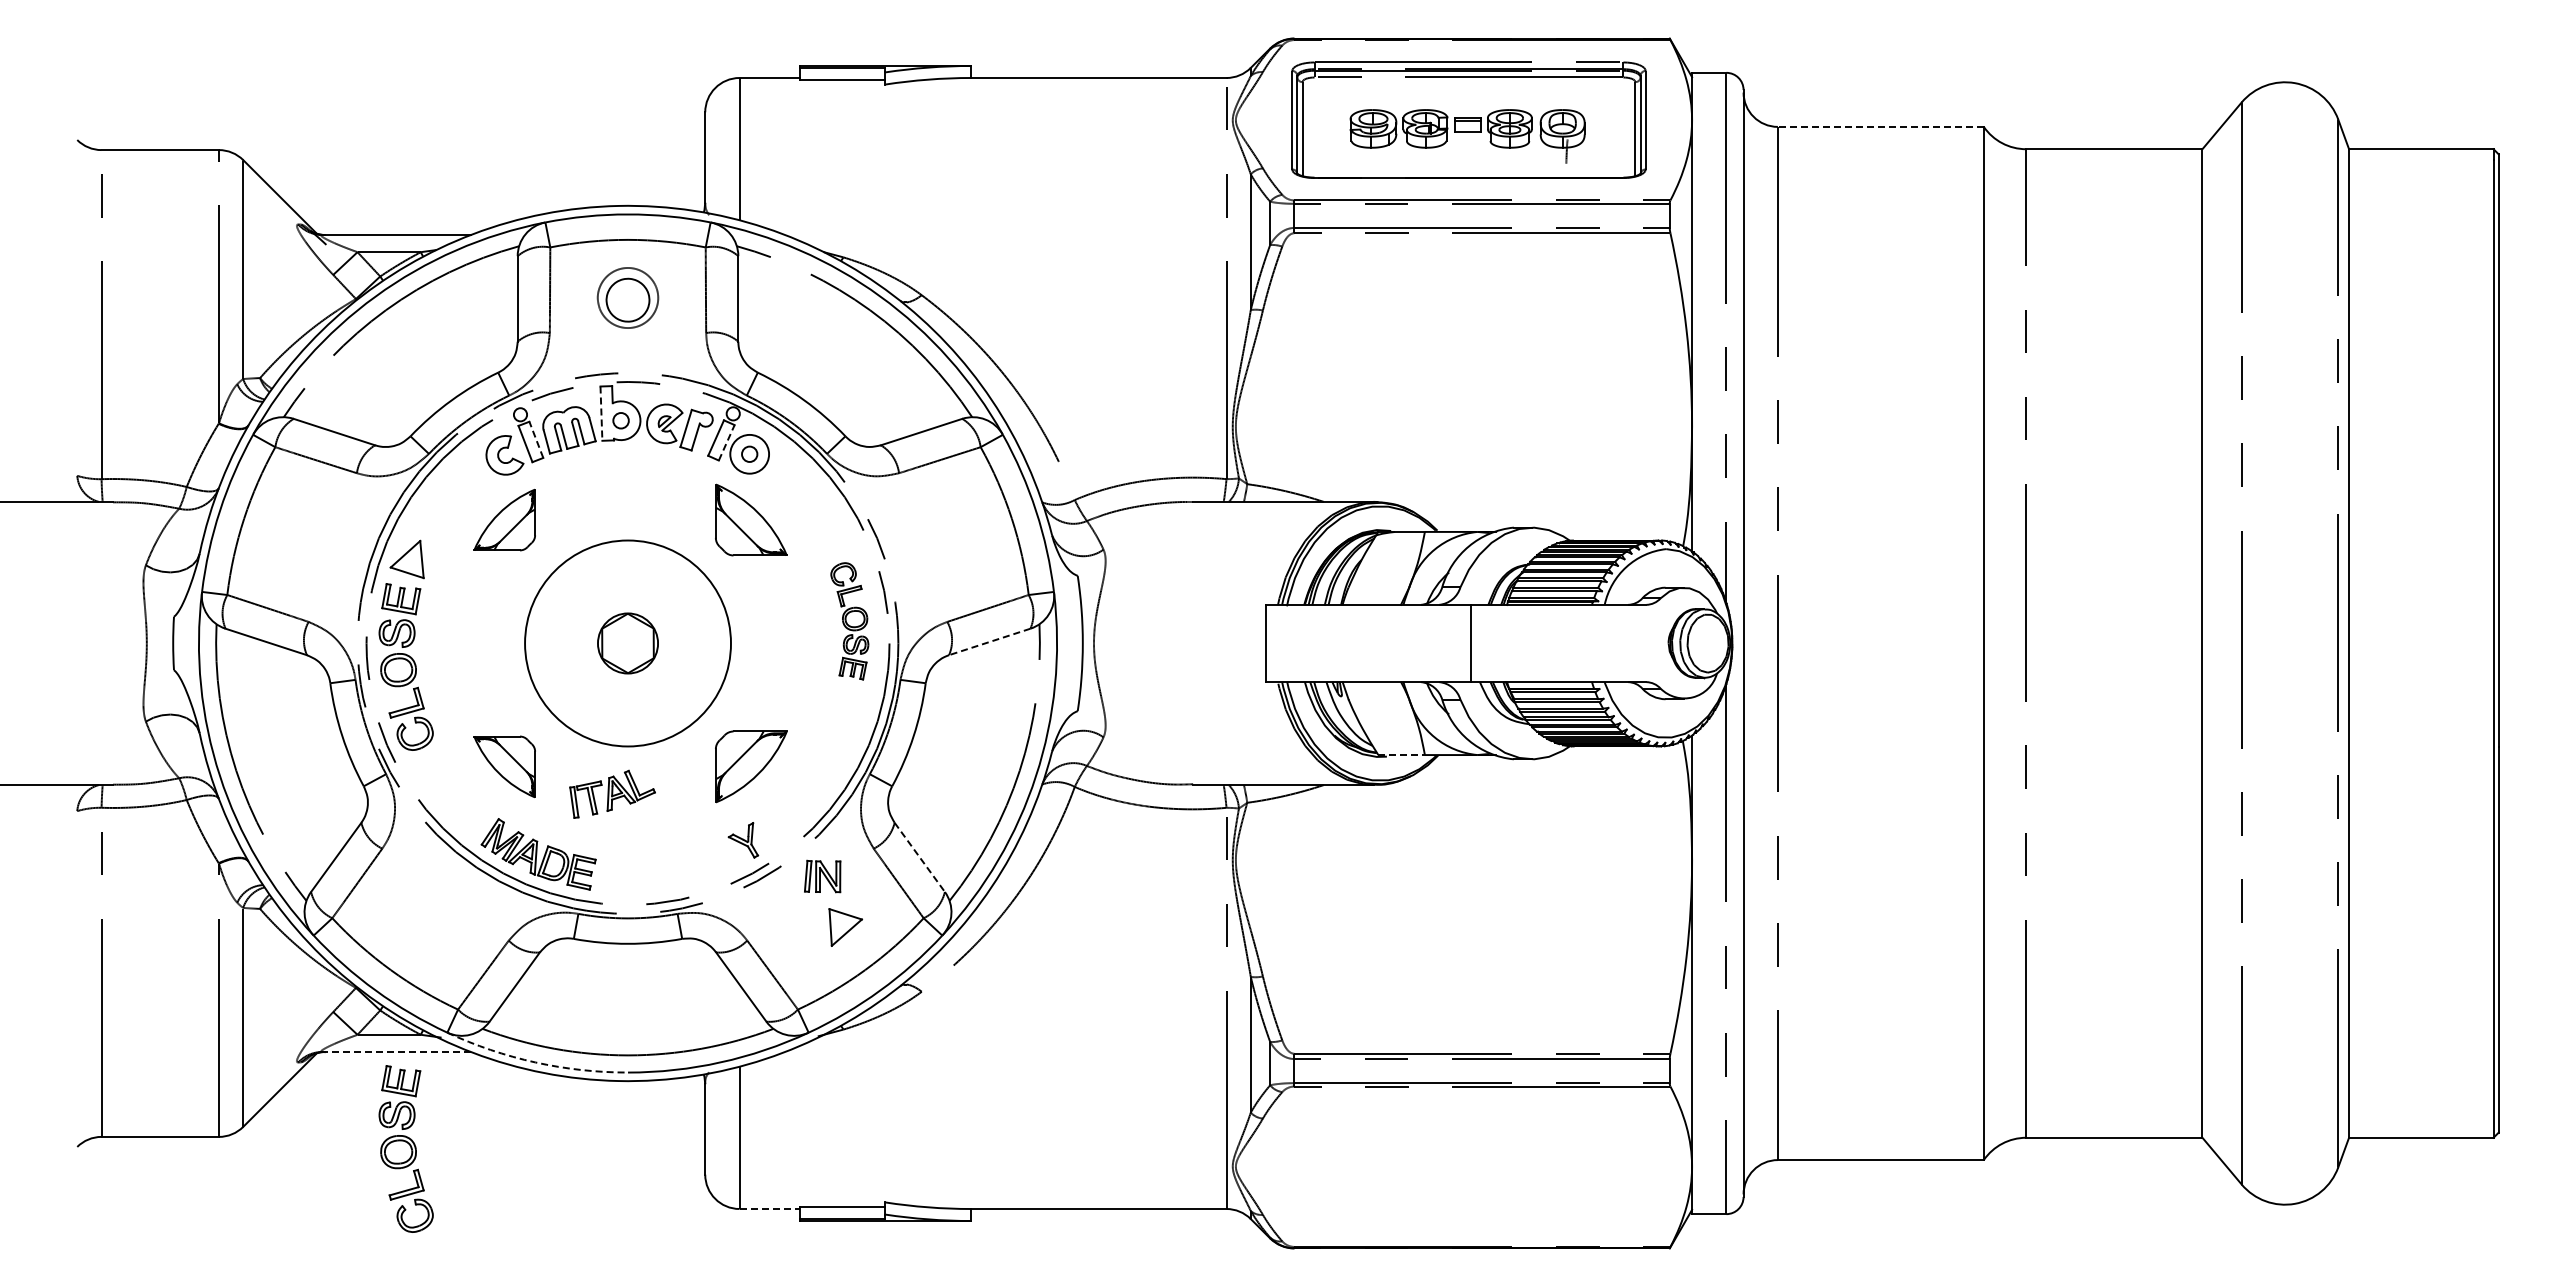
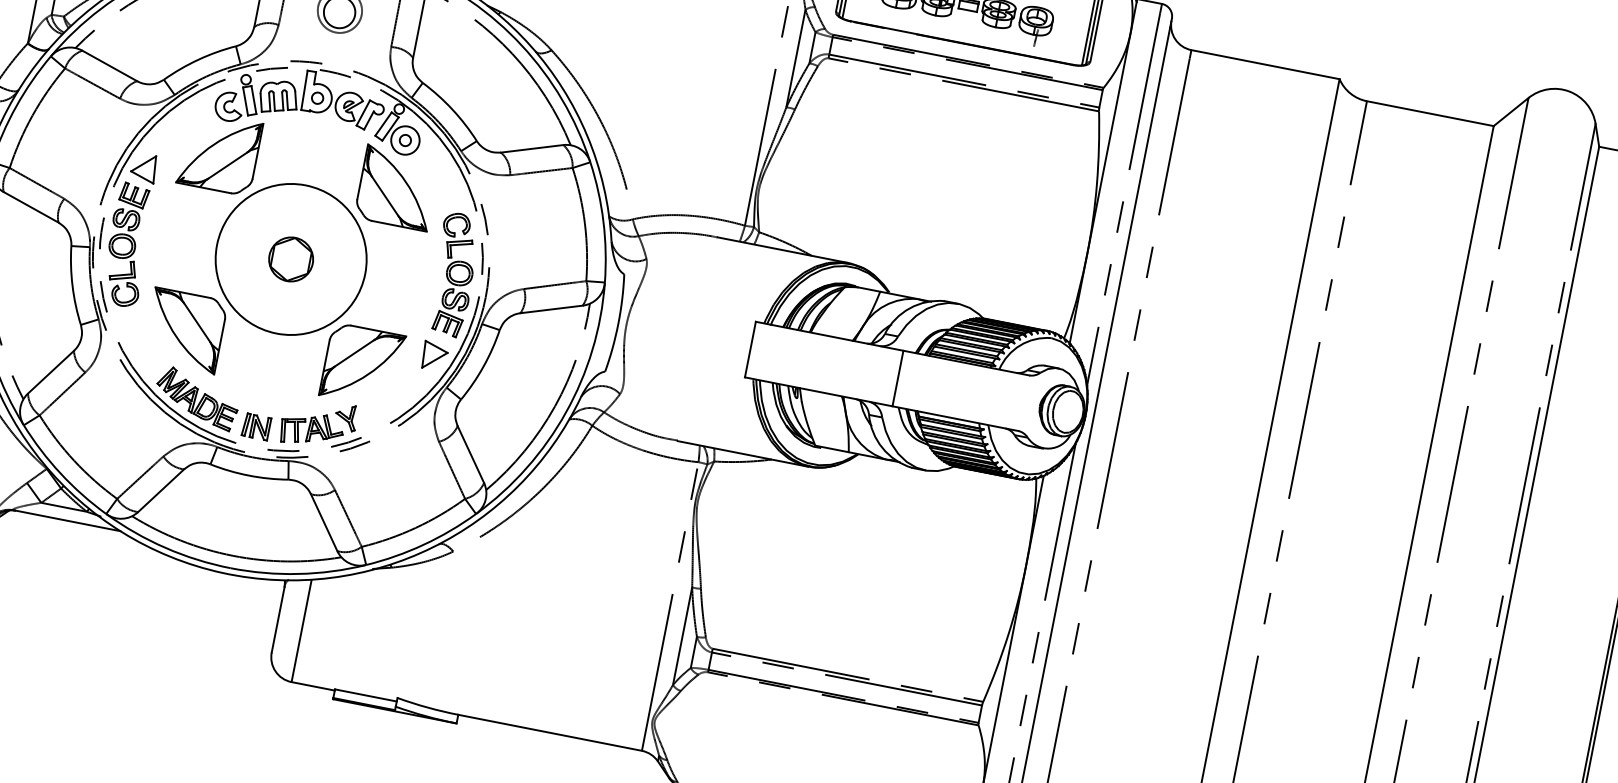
line: (1880, 126) -> (1265, 64), dashed -> solid
line: (601, 414) -> (304, 90), dashed -> solid
line: (536, 439) -> (254, 99), dashed -> solid
line: (726, 442) -> (390, 128), dashed -> solid
part: (504, 519) -> (219, 152), size x1.67
part: (750, 519) -> (396, 187), size x1.43
part: (849, 621) -> (453, 274), size x1.43
line: (989, 641) -> (551, 309), dashed -> solid
line: (1402, 755) -> (832, 449), dashed -> solid
part: (504, 766) -> (184, 330), size x1.67
part: (750, 766) -> (361, 365), size x1.43
part: (612, 793) -> (311, 429), moved
line: (919, 857) -> (470, 454), dashed -> solid
part: (822, 876) -> (256, 426), moved
part: (845, 927) -> (434, 356), moved
line: (396, 1051) -> (66, 520), dashed -> solid
arc: (535, 1062) -> (165, 547), dashed -> solid
part: (405, 1148) -> (59, 591), removed
line: (770, 1209) -> (313, 686), dashed -> solid

